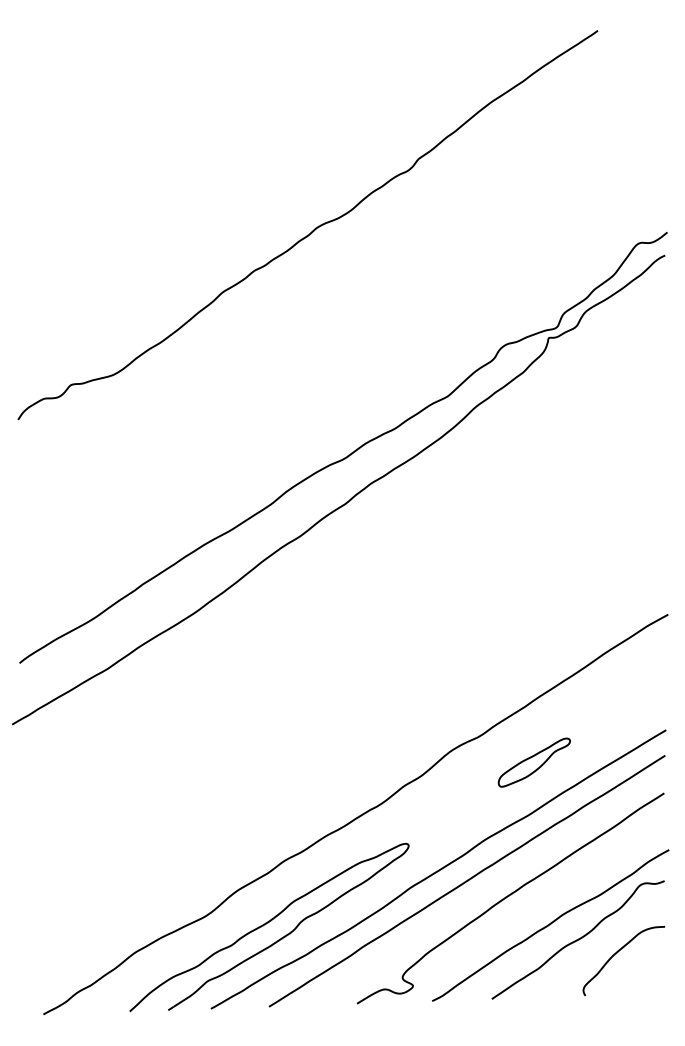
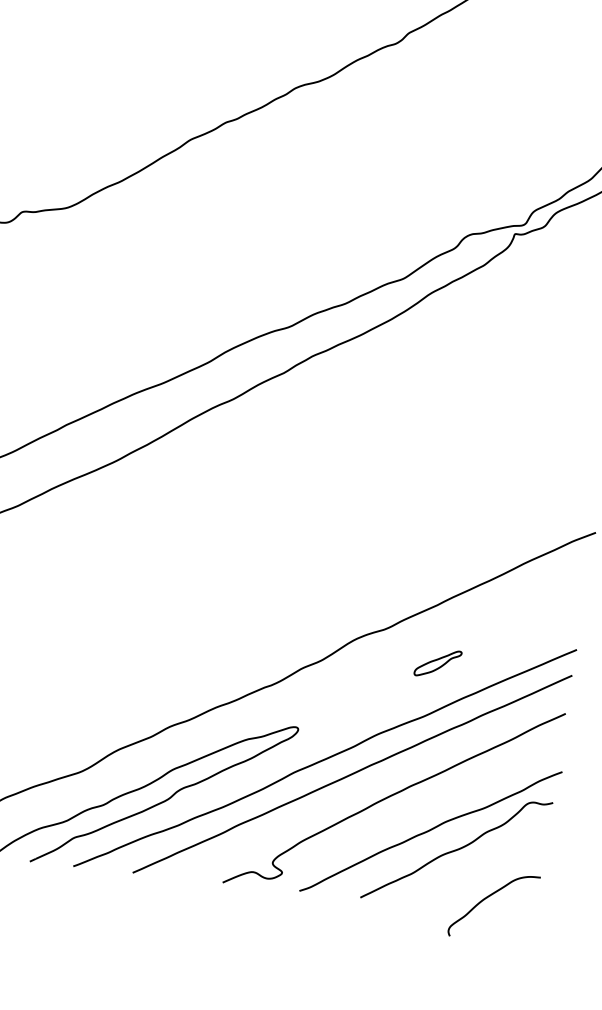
part: (533, 762) -> (437, 663), size x0.6
curve: (617, 953) -> (488, 897), moved

